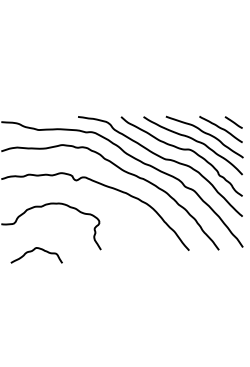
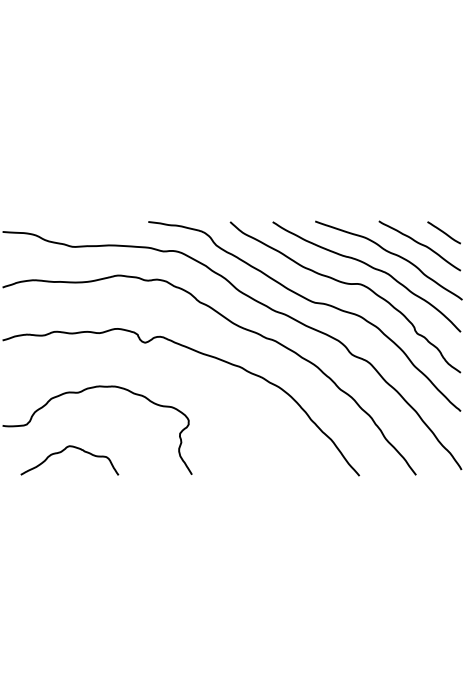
curve: (33, 251) -> (63, 452), moved

